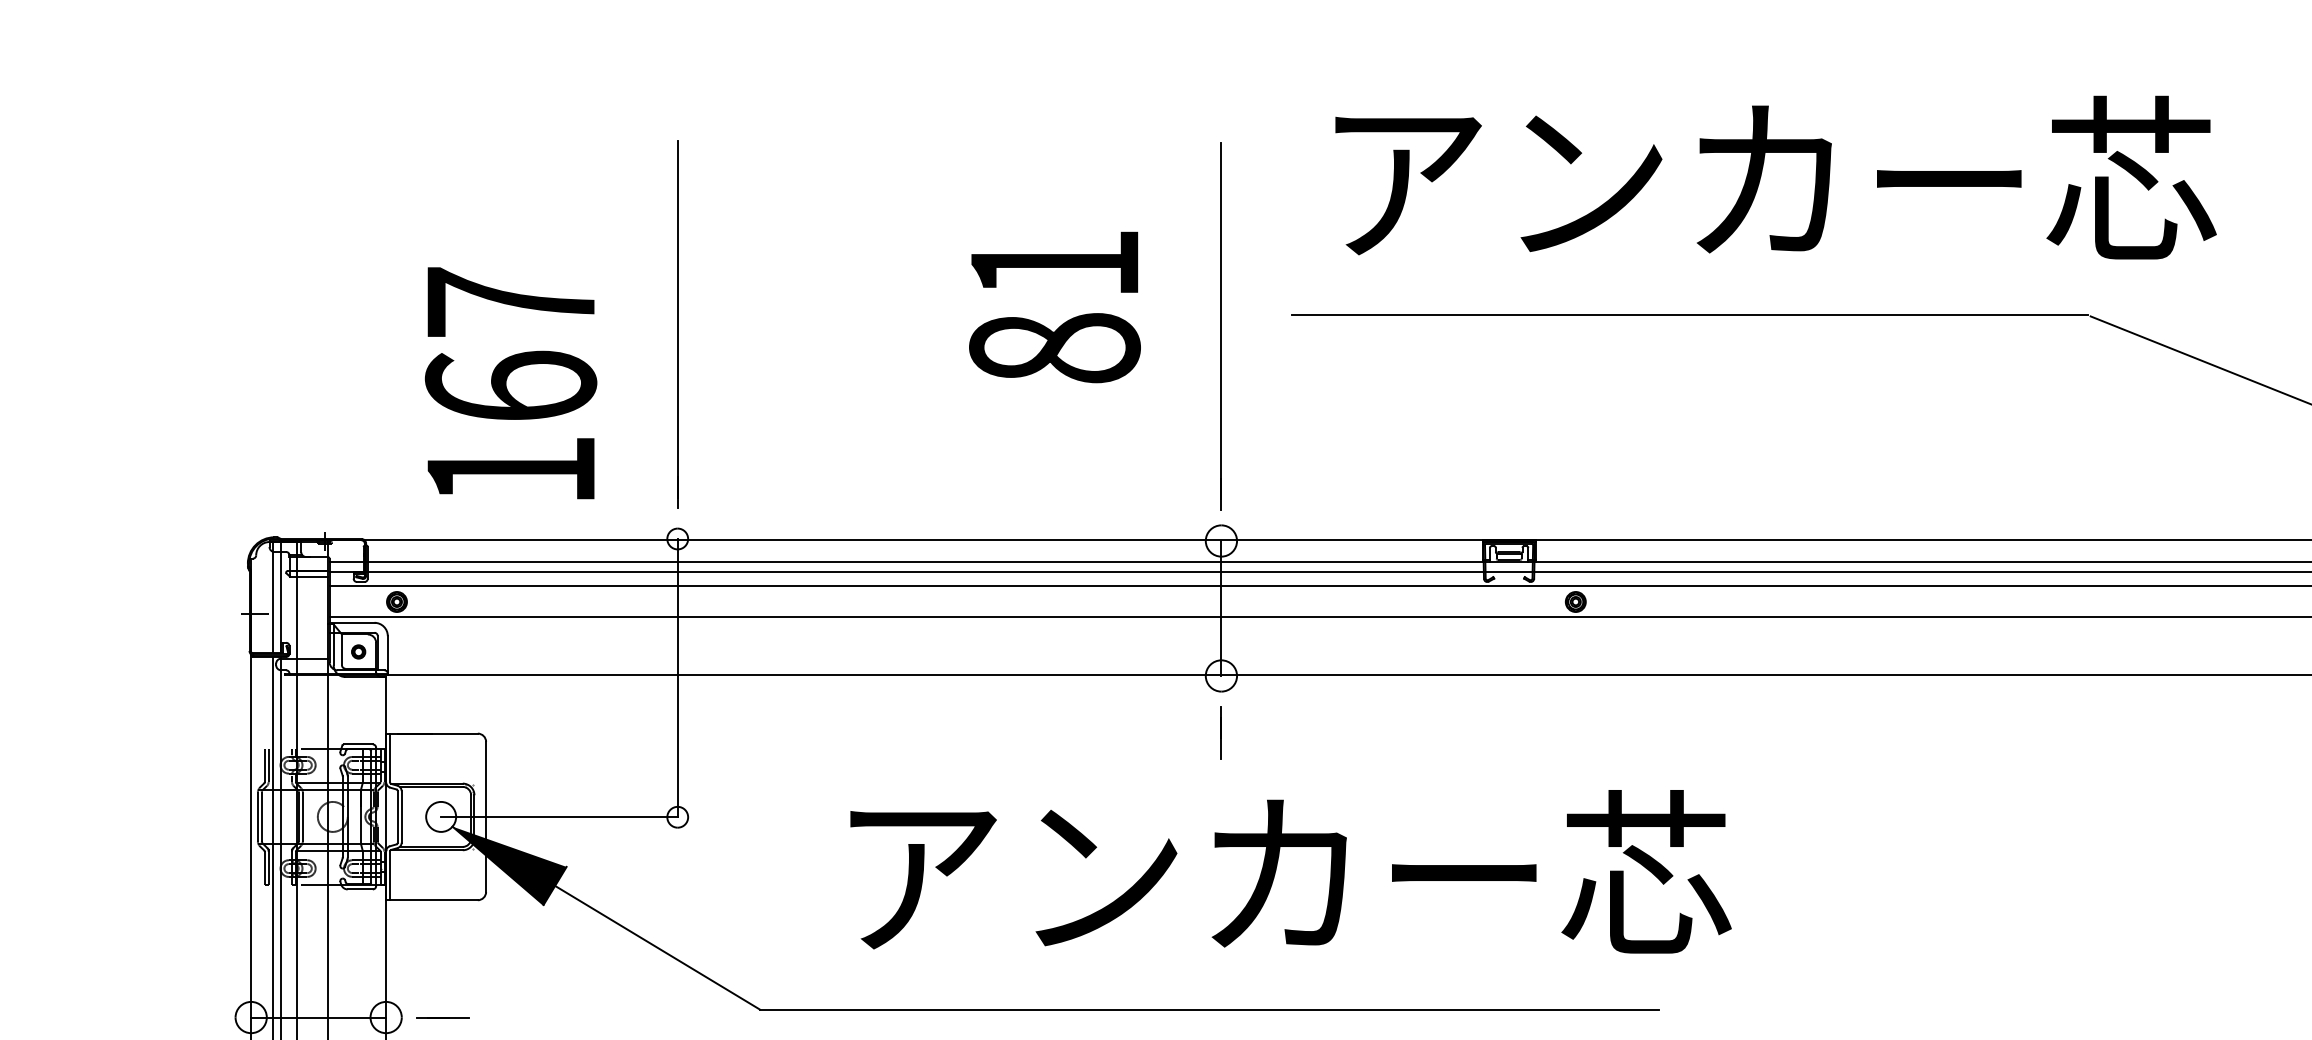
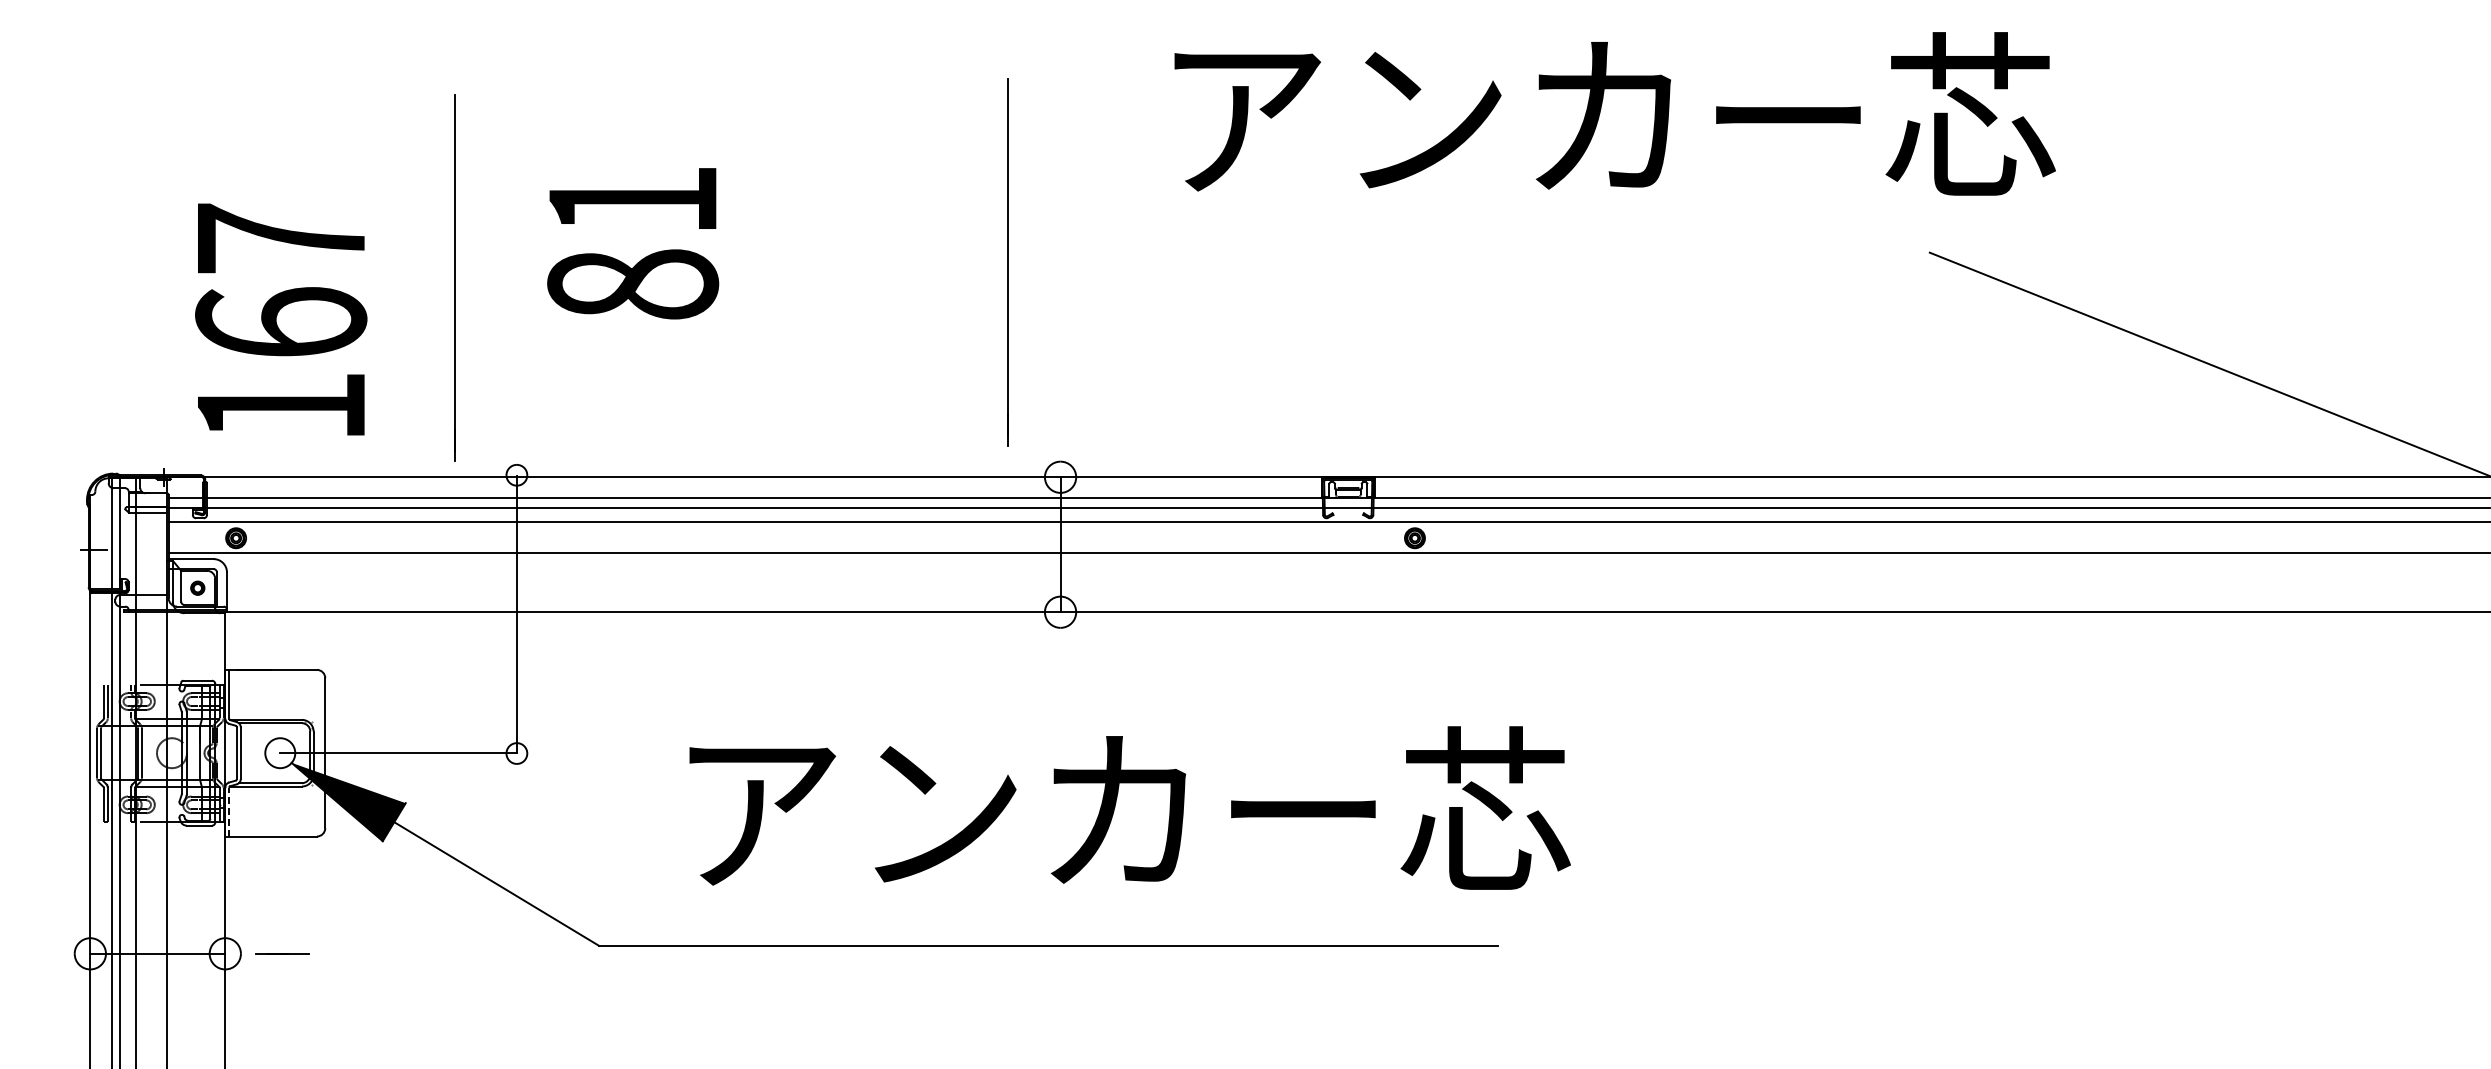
text: (1055, 307) -> (633, 243), moved
line: (1690, 315) -> (1529, 251), removed
line: (677, 324) -> (454, 277), moved
line: (1221, 326) -> (1007, 262), moved
text: (511, 383) -> (281, 319), moved
line: (1221, 733) -> (1060, 669), removed
line: (390, 875) -> (229, 811), solid -> dashed

